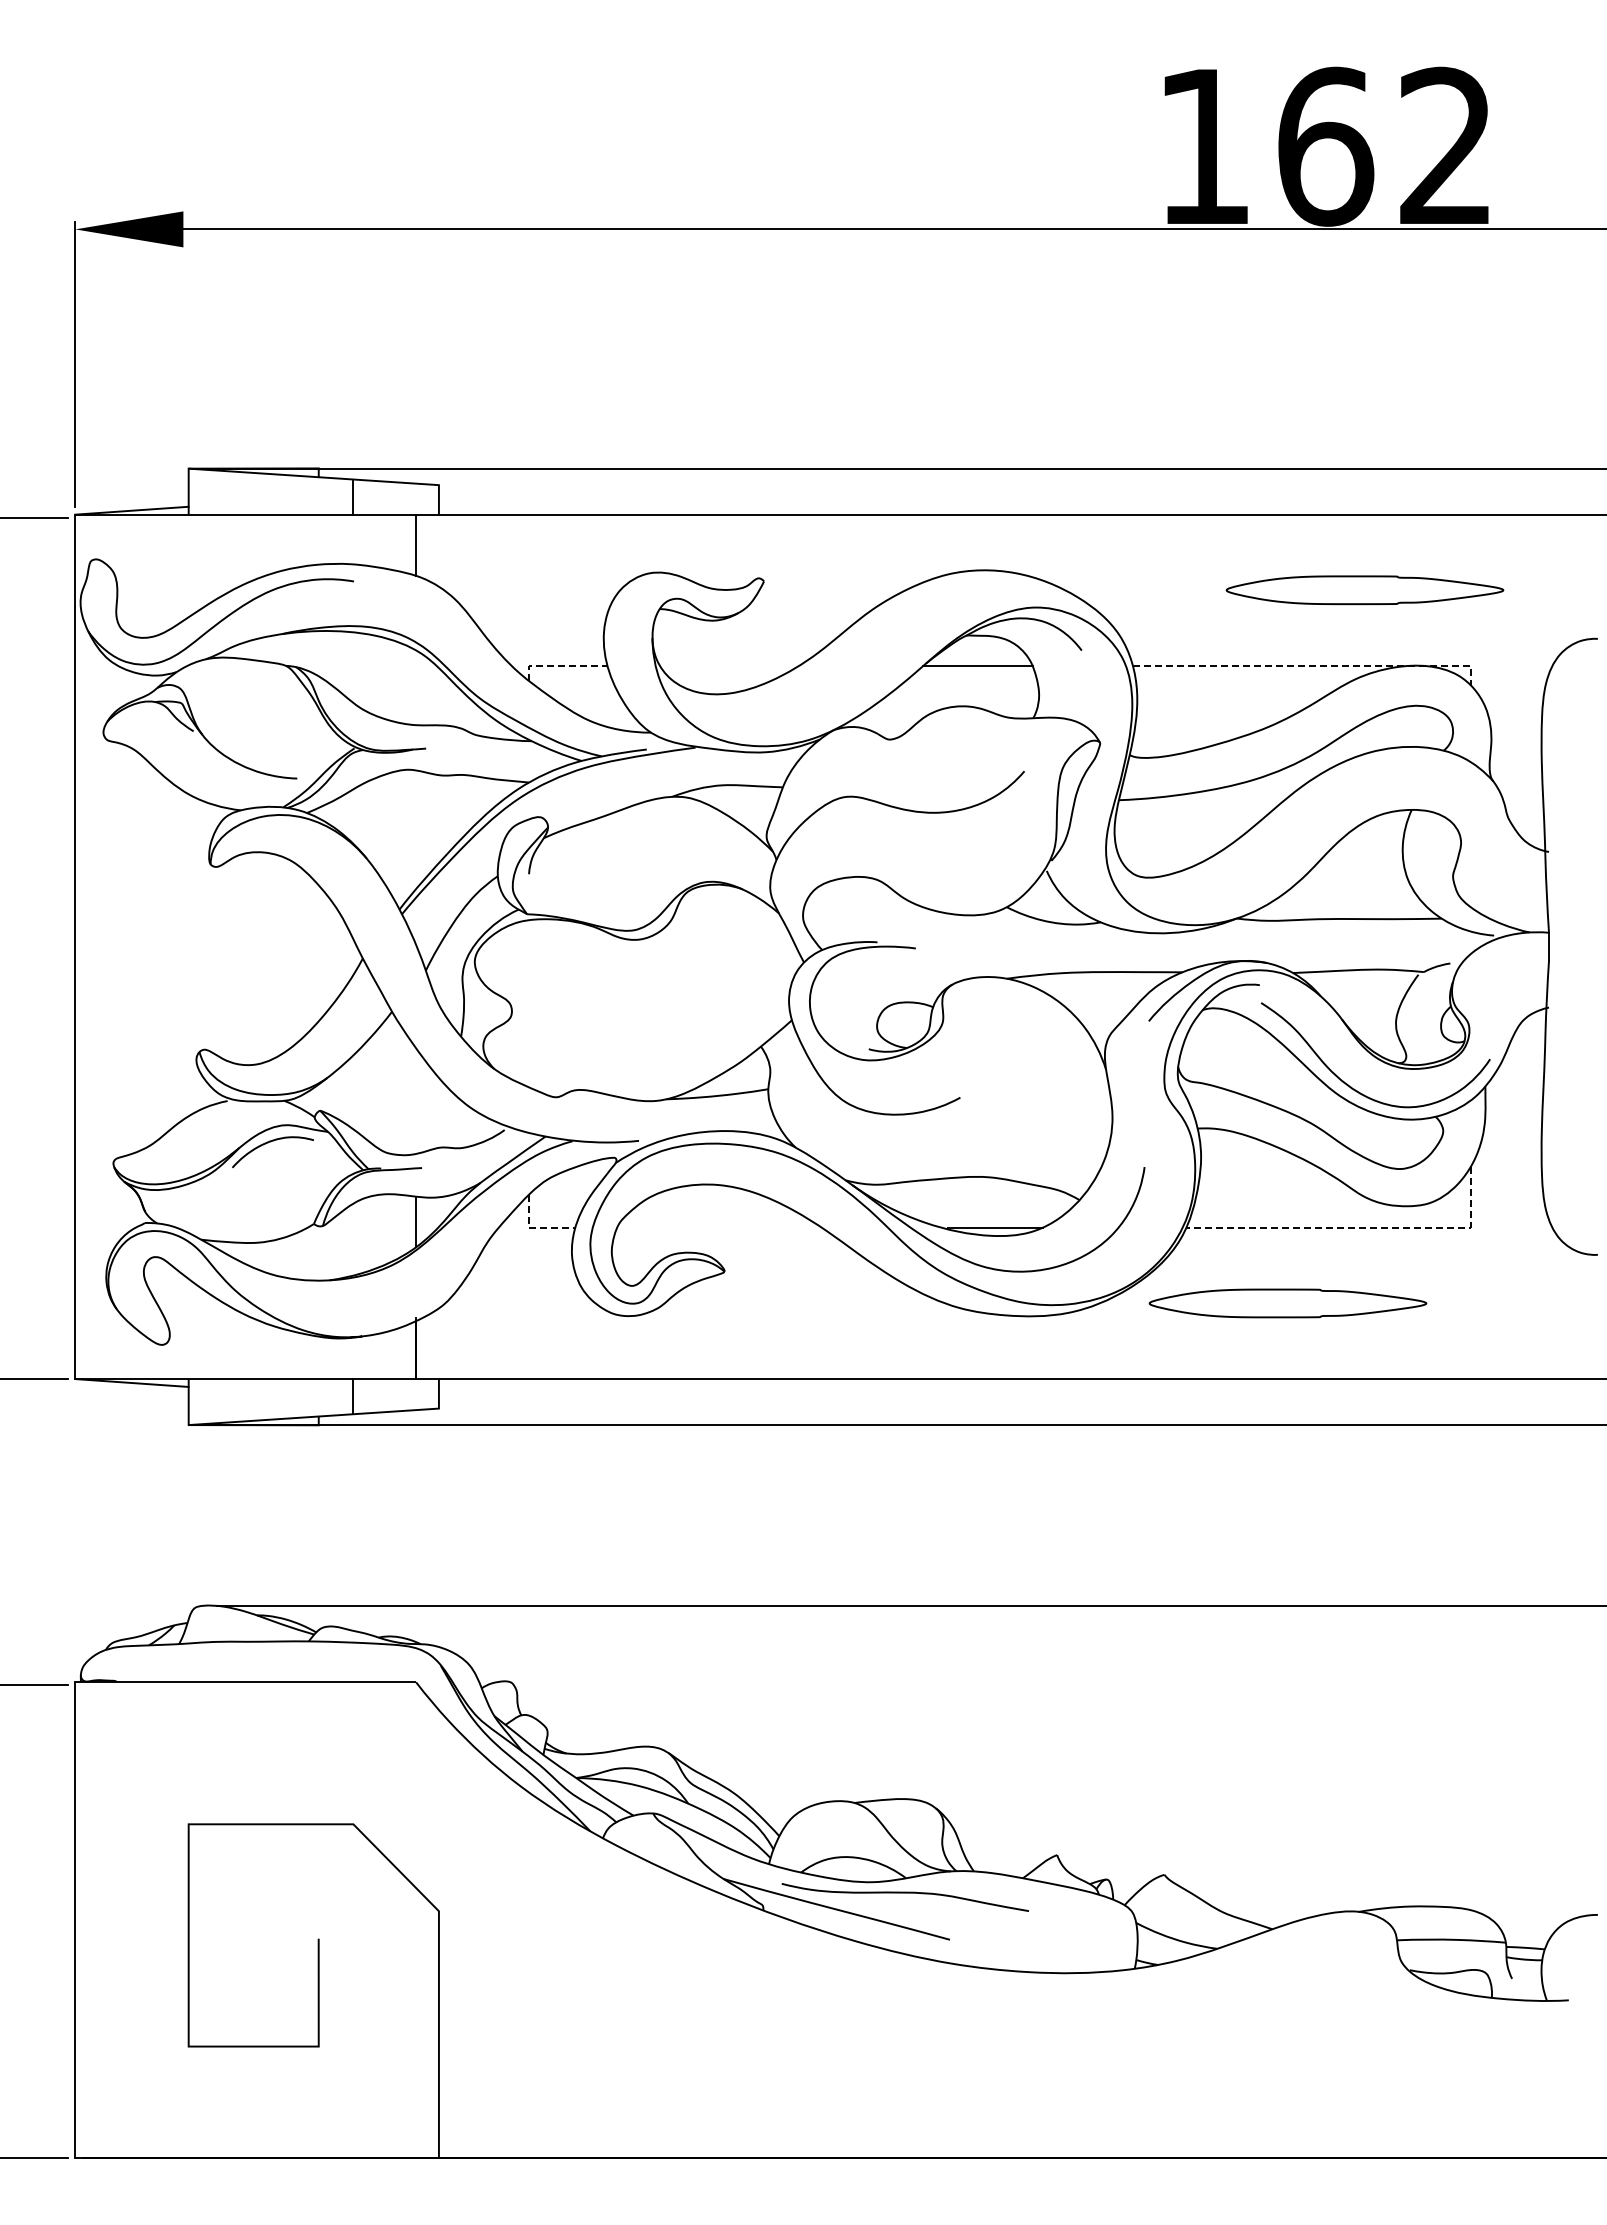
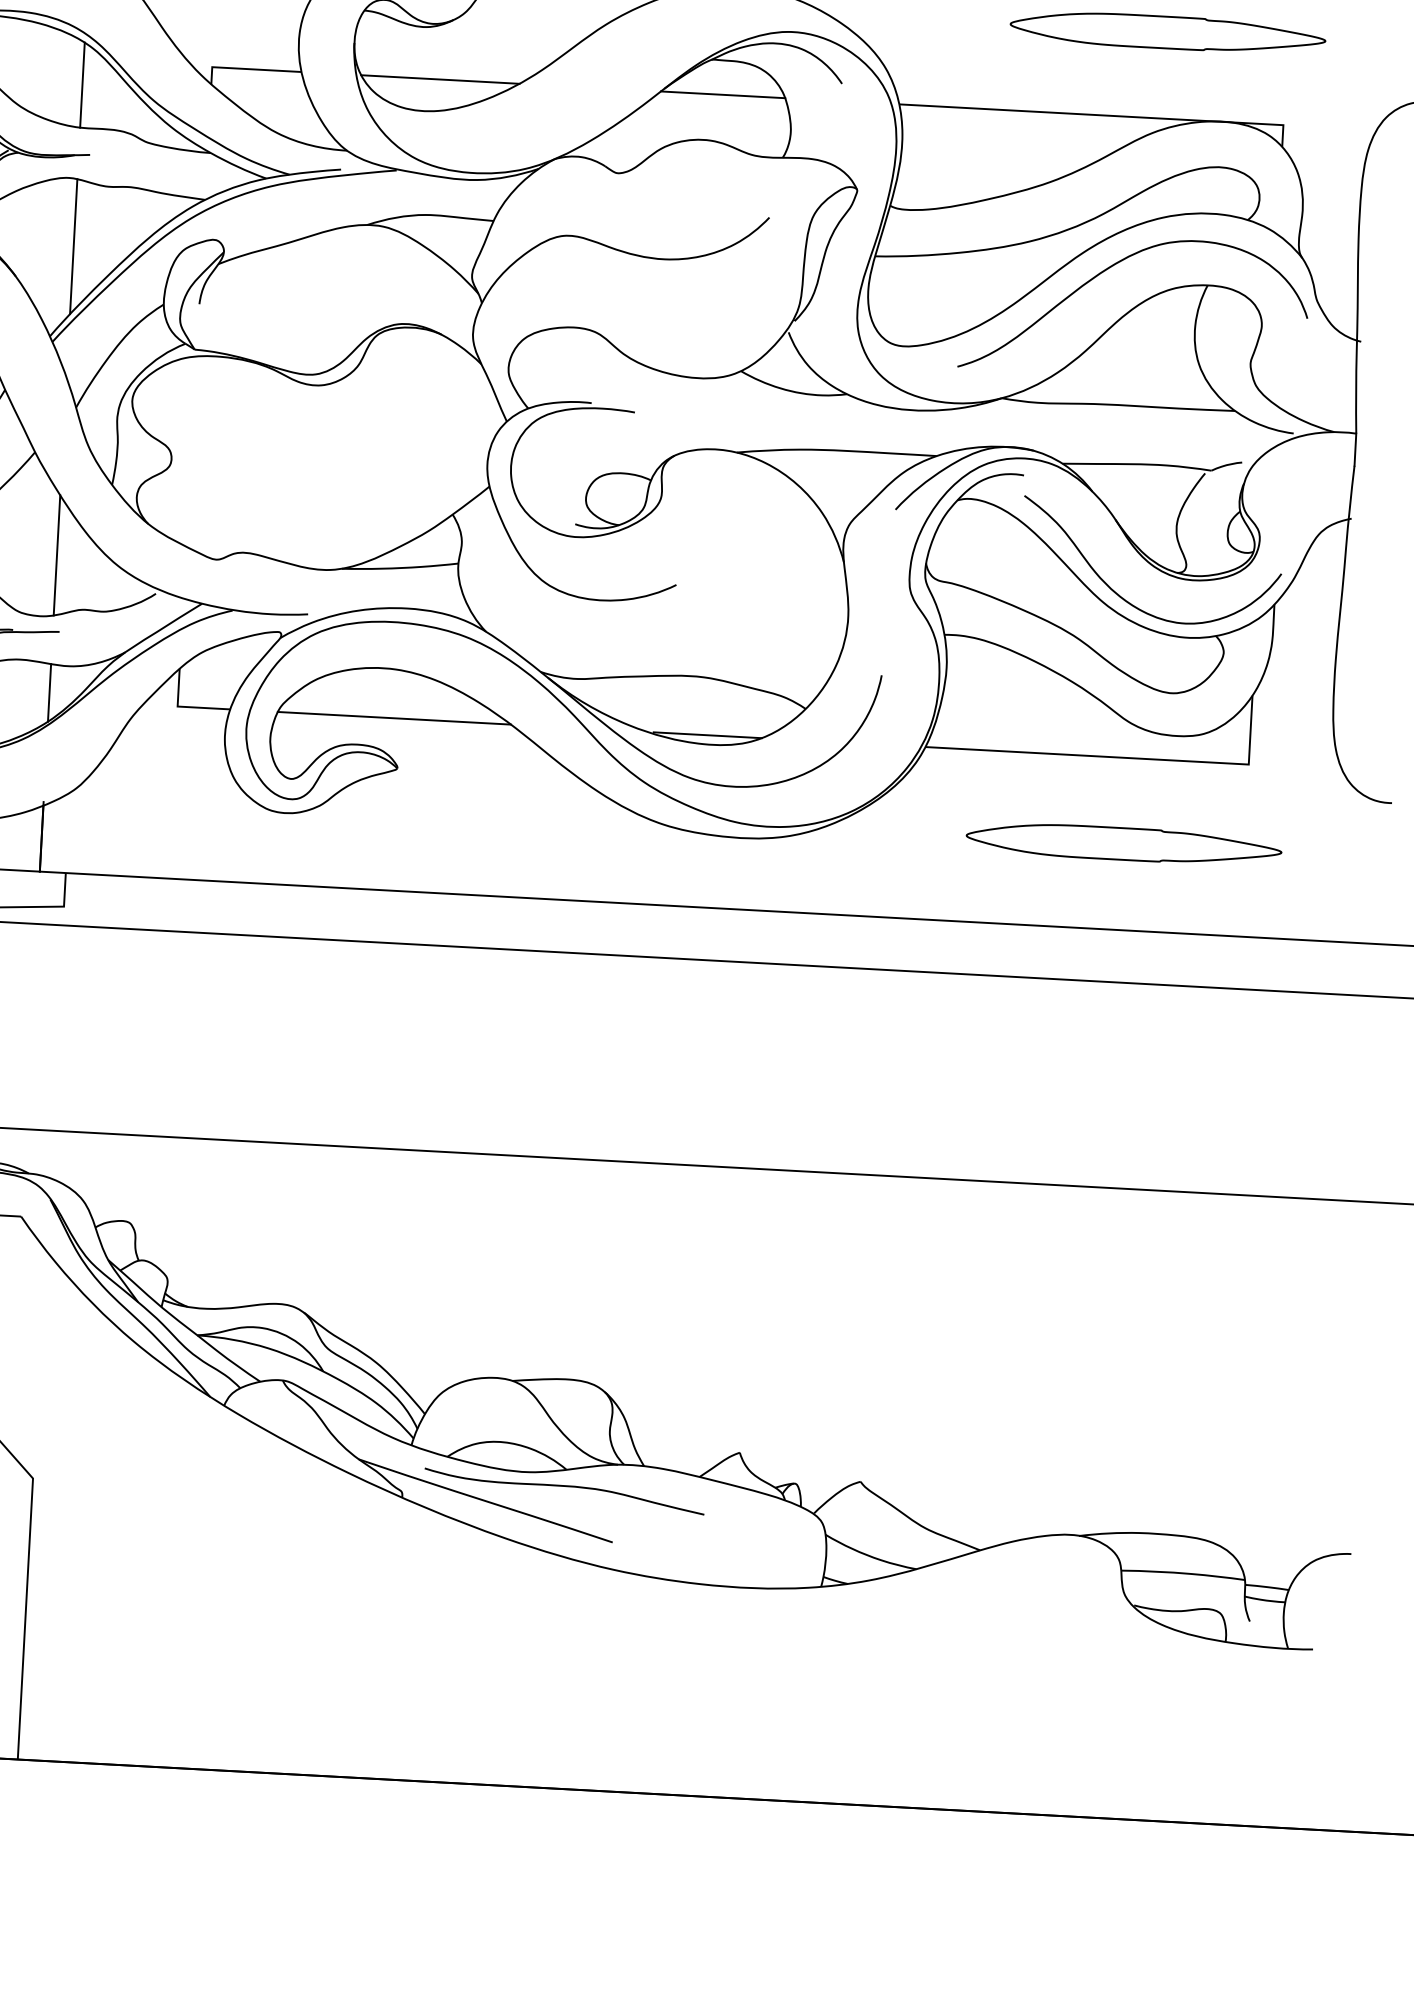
line: (559, 665) -> (246, 68), dashed -> solid
line: (729, 665) -> (440, 79), added
line: (1312, 665) -> (1103, 115), dashed -> solid
line: (416, 687) -> (82, 84), added
curve: (1327, 798) -> (1112, 267), added
line: (416, 829) -> (74, 246), added
line: (416, 1100) -> (57, 554), added
line: (534, 1227) -> (183, 706), dashed -> solid
line: (719, 1227) -> (394, 717), added
line: (1358, 1227) -> (1121, 757), dashed -> solid
part: (1287, 1303) -> (1123, 844), moved

